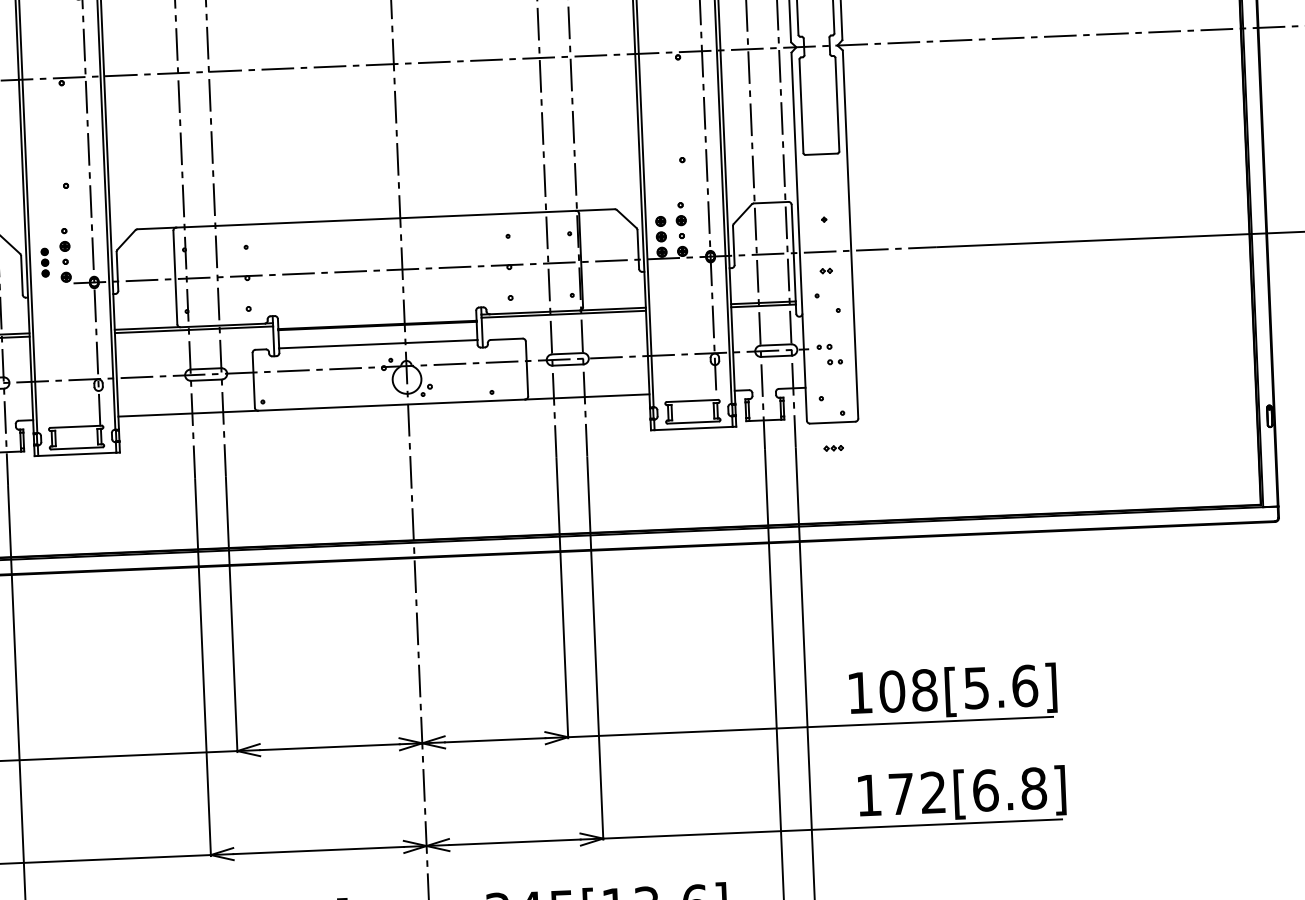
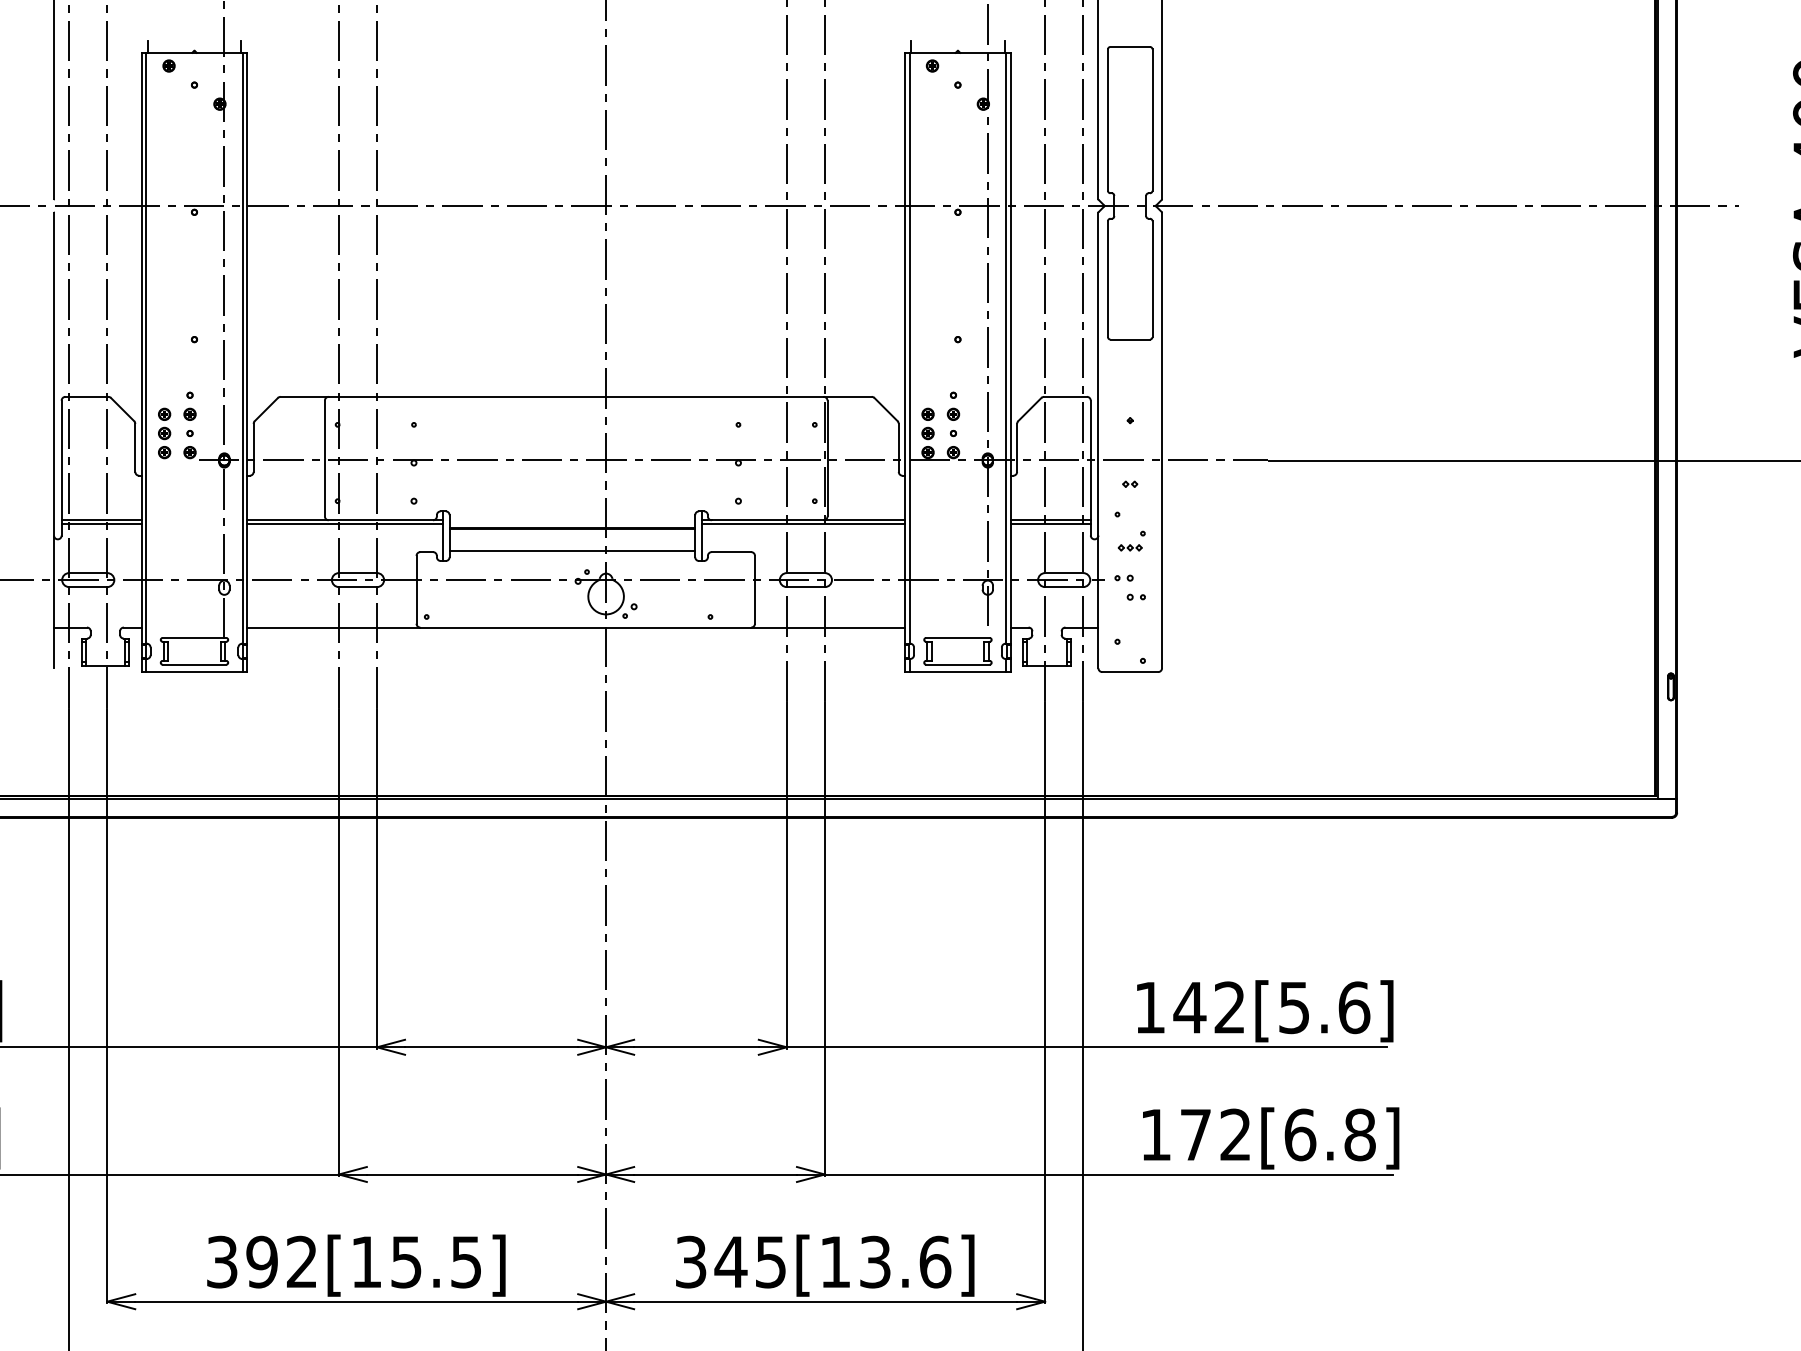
part: (45, 262) -> (164, 433), size x1.43
part: (833, 448) -> (1129, 547), moved
text: (908, 690) -> (1209, 1007), 108[5.6] -> 142[5.6]

